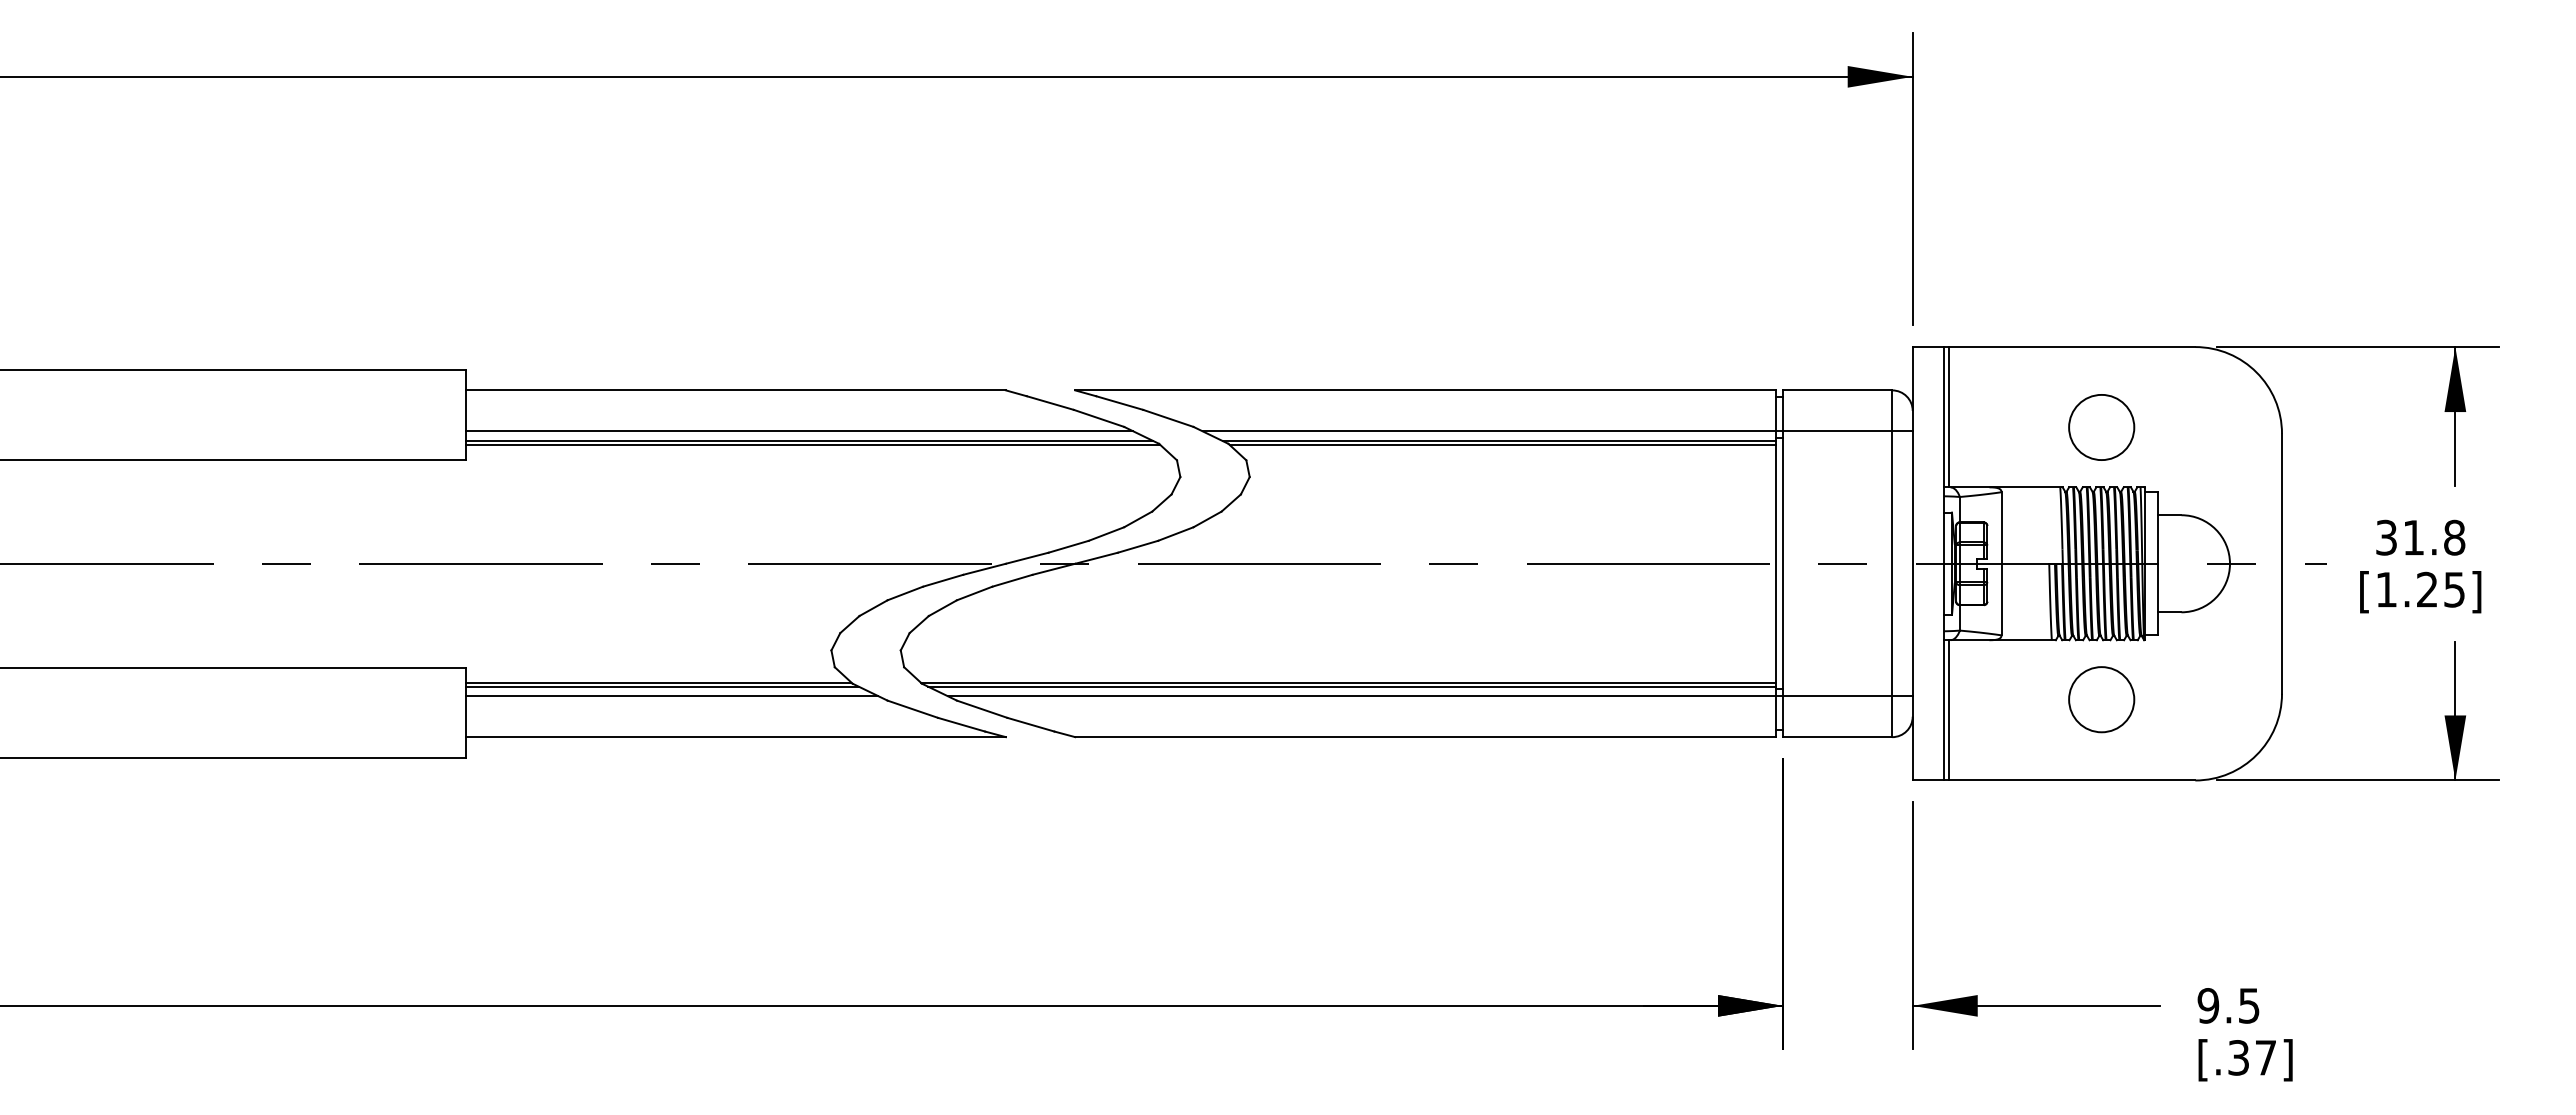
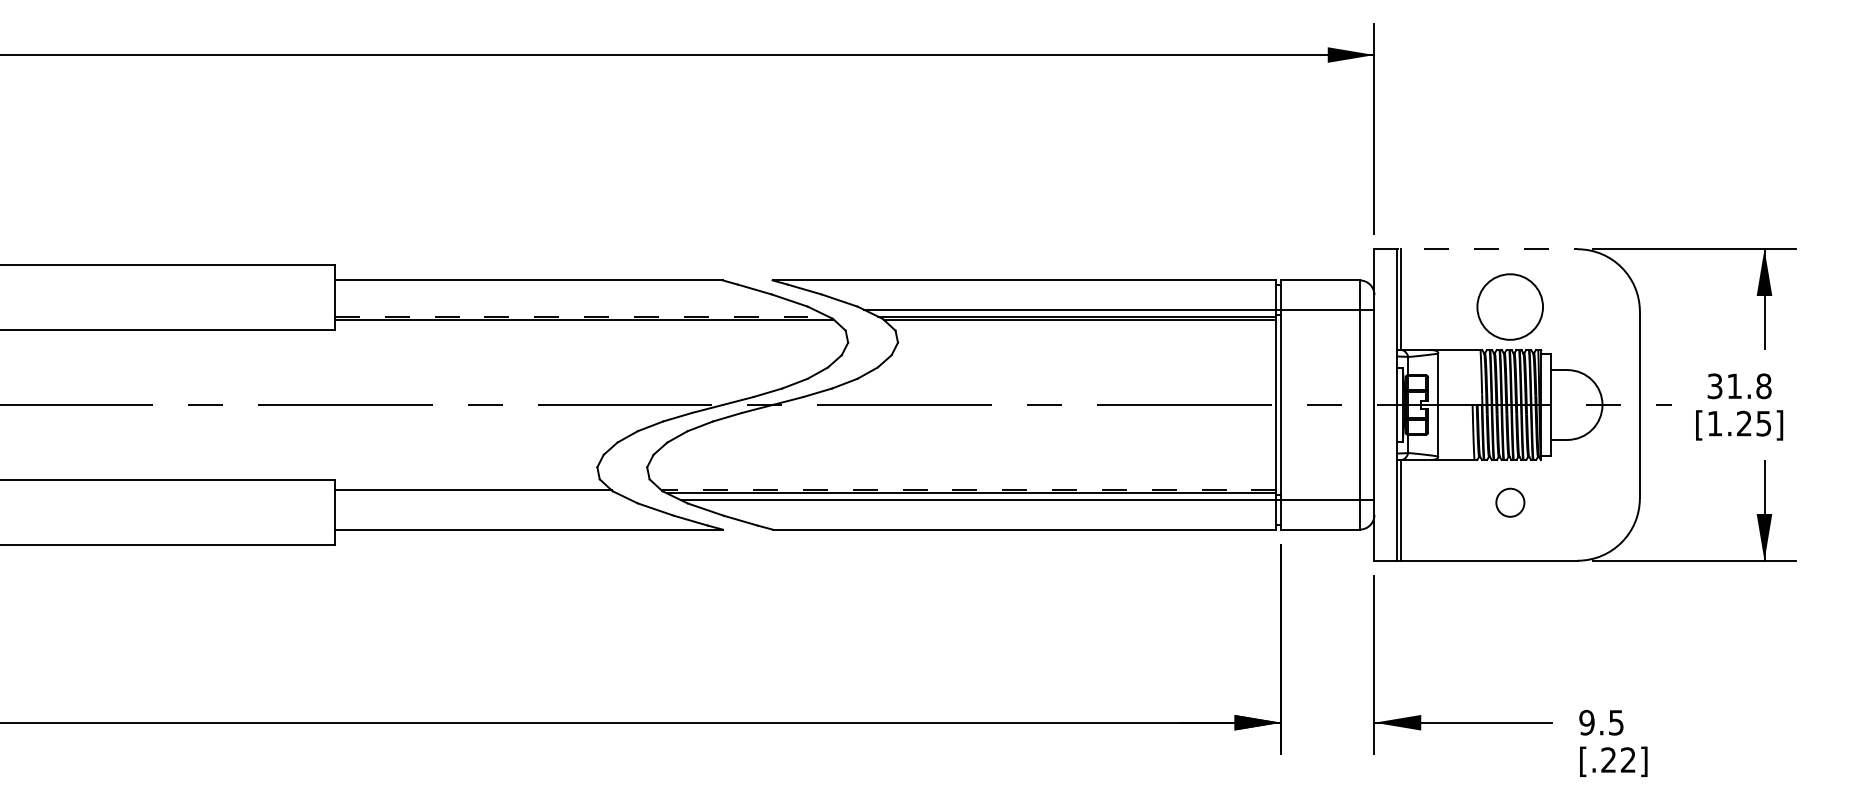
line: (2054, 347) -> (1476, 249), solid -> dashed
circle: (2101, 427) -> (1510, 307), size x1.4
line: (799, 431) -> (574, 309), removed
line: (810, 440) -> (582, 316), solid -> dashed
line: (1348, 682) -> (968, 490), solid -> dashed
line: (662, 686) -> (475, 493), removed
line: (672, 696) -> (483, 500), removed
circle: (2101, 699) -> (1510, 502), size x0.6
text: (2251, 1057) -> (1617, 759), [.37] -> [.22]

